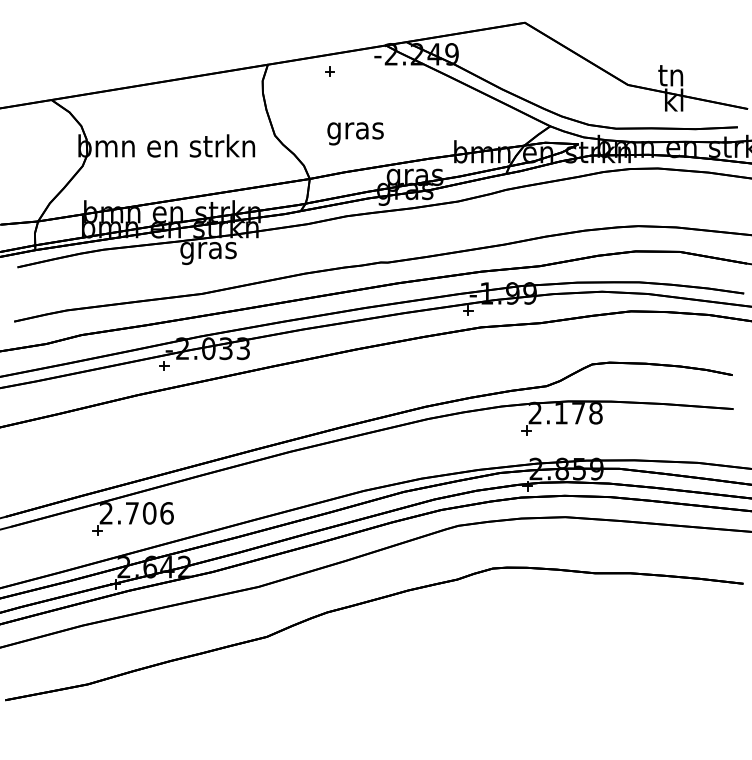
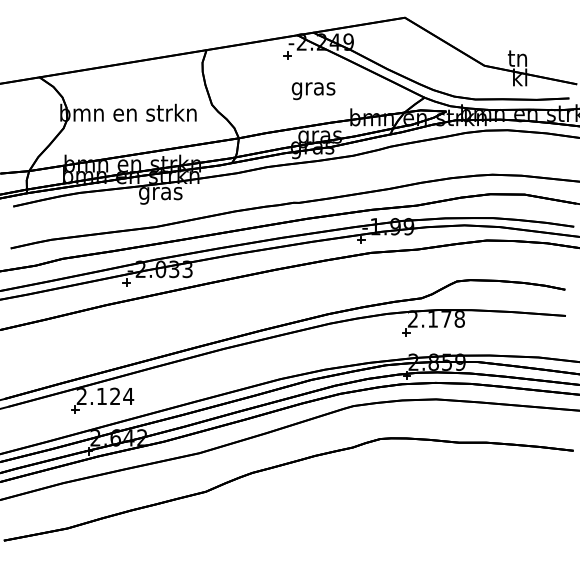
part: (329, 71) -> (287, 55), moved
text: (355, 133) -> (313, 90), moved
text: (150, 513) -> (115, 396), 2.706 -> 2.124

